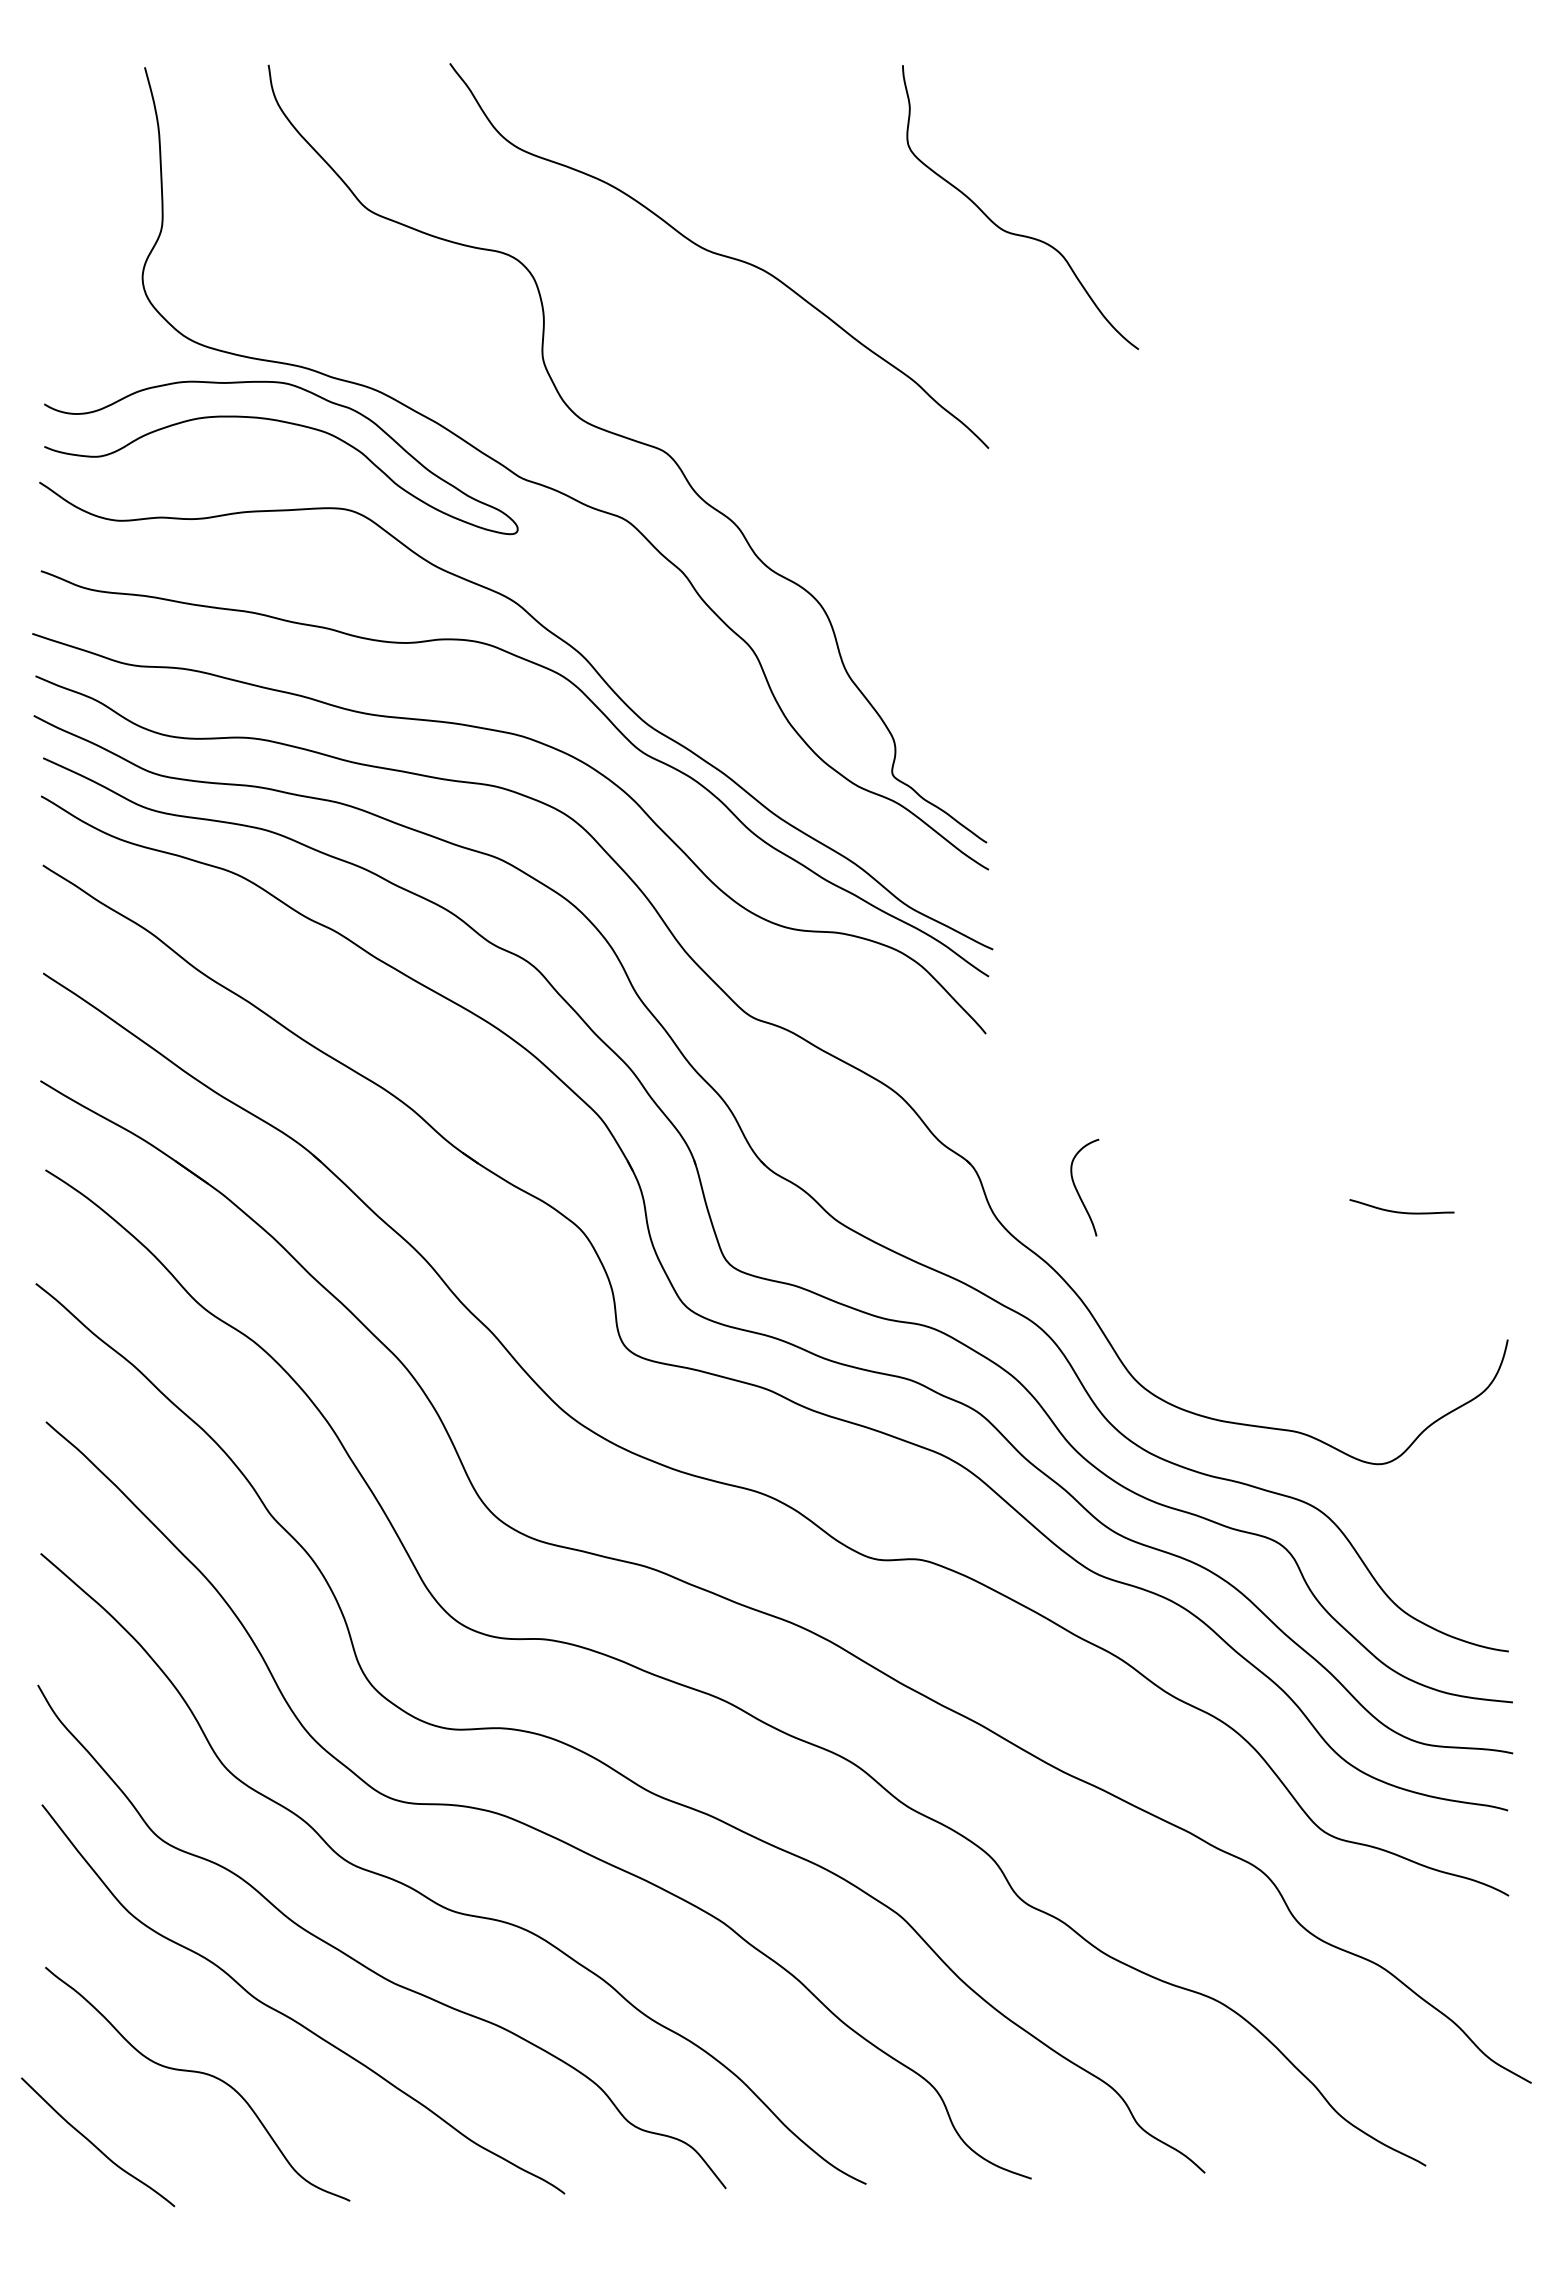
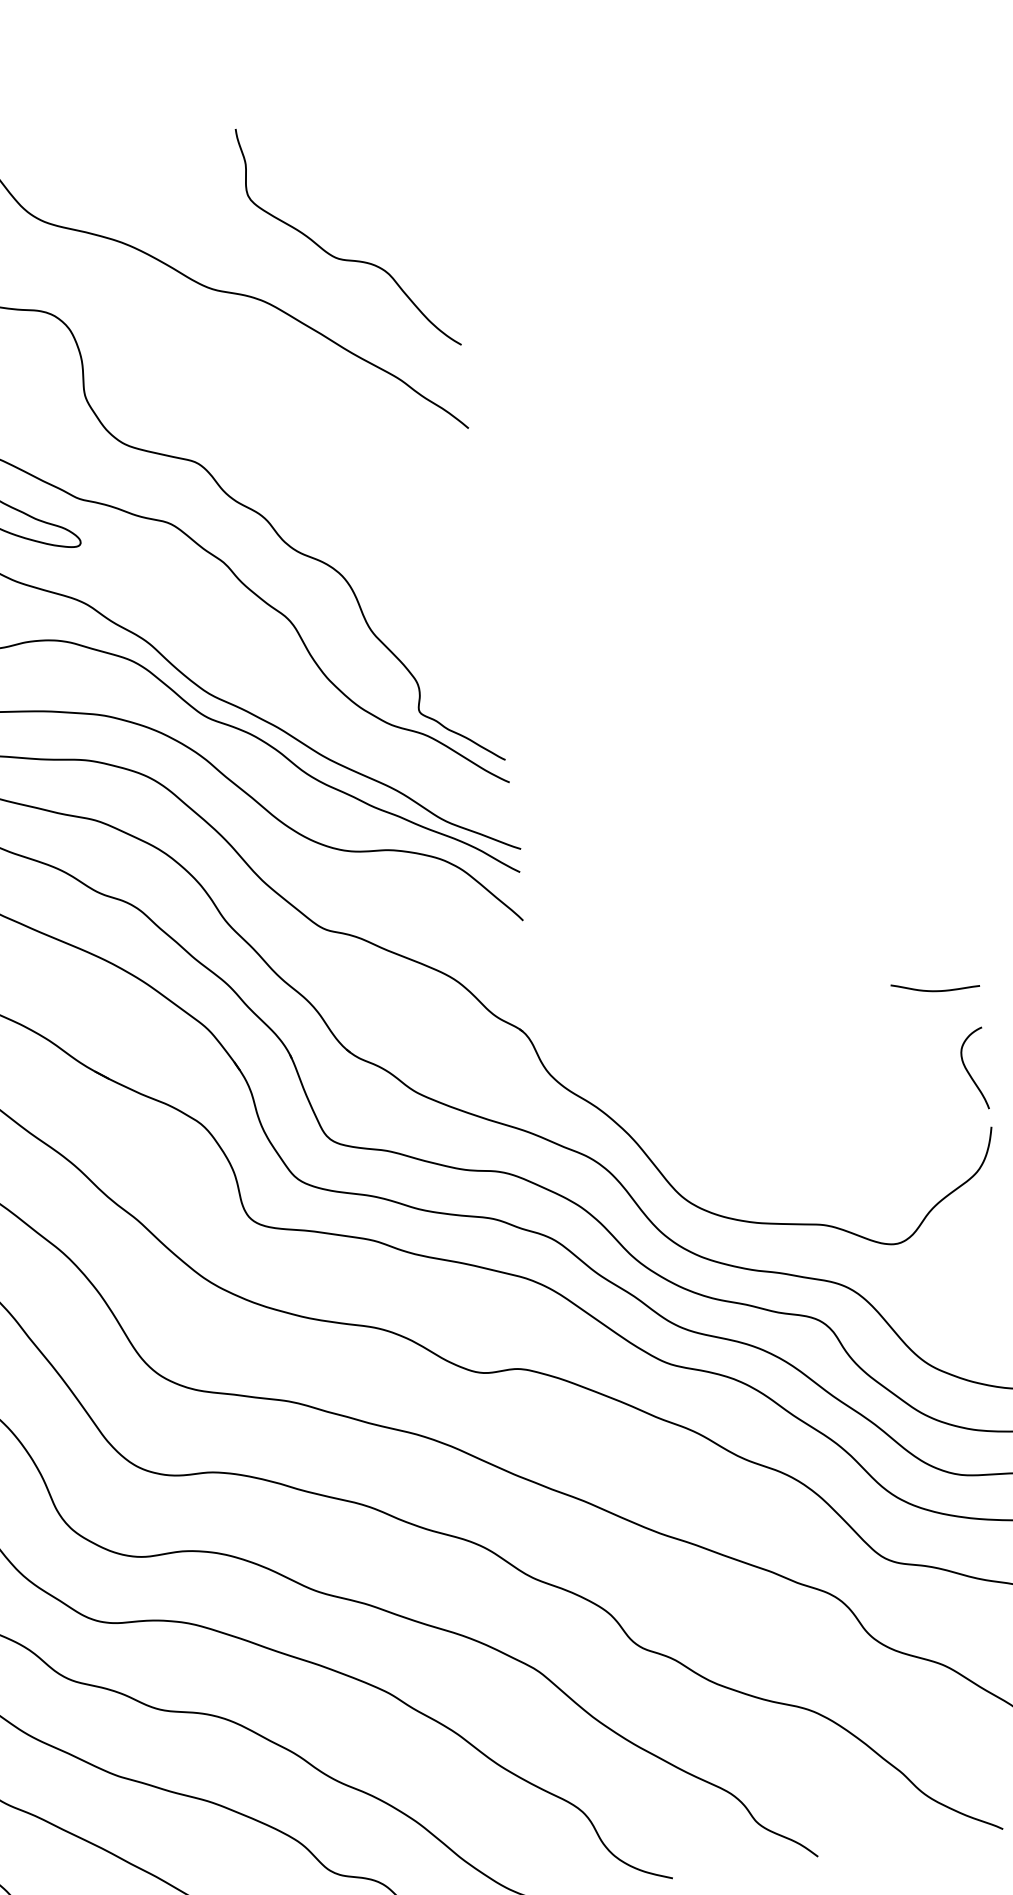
curve: (1012, 232) -> (344, 258), moved
curve: (1078, 1191) -> (969, 1073), moved
curve: (1401, 1211) -> (935, 990), moved

